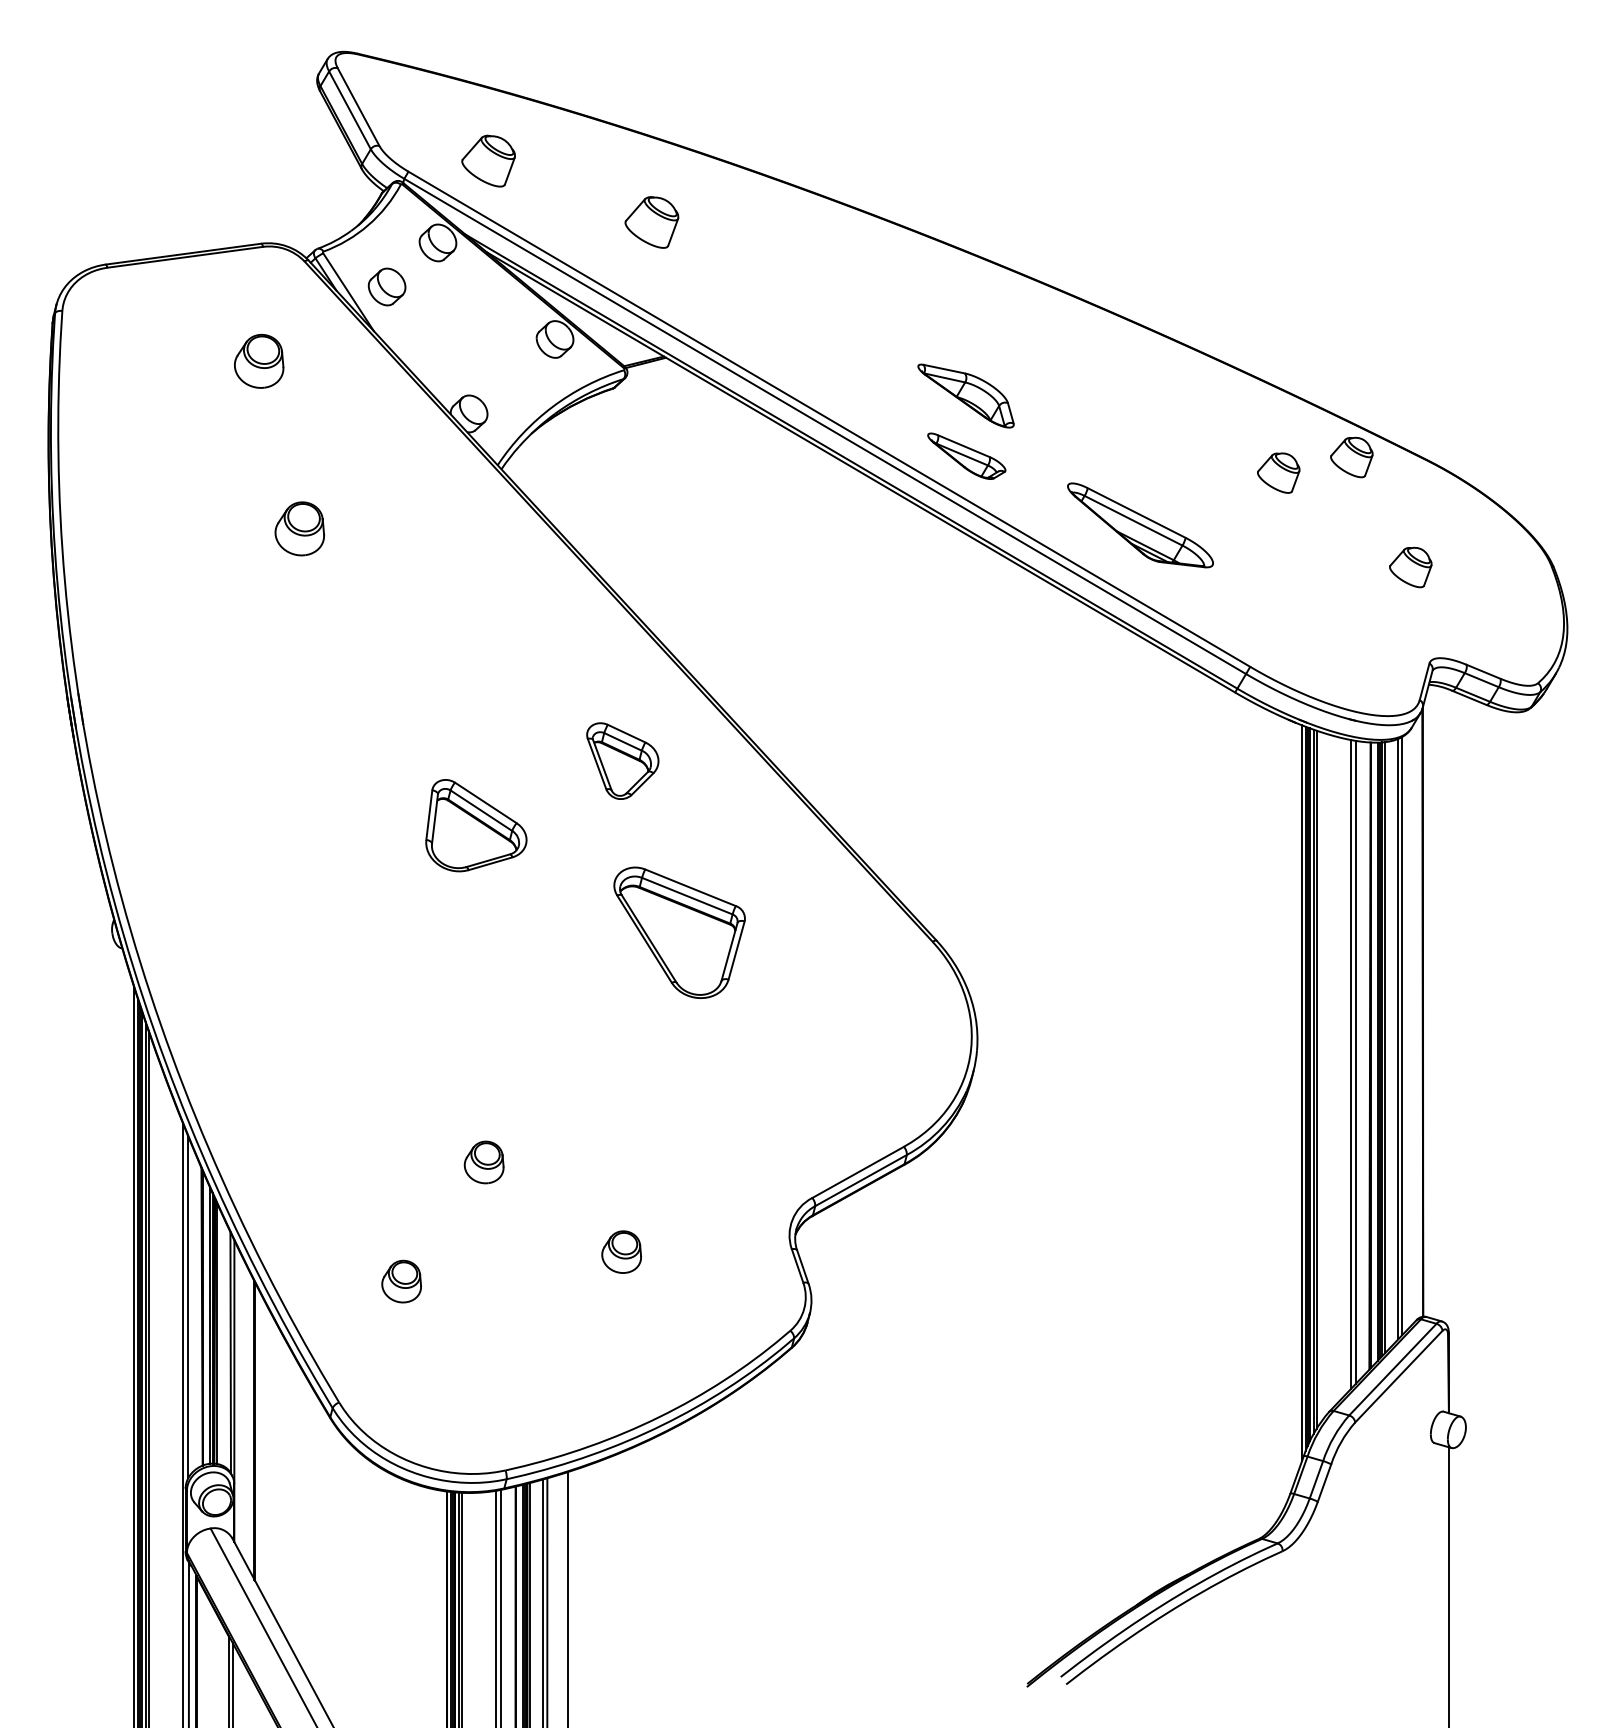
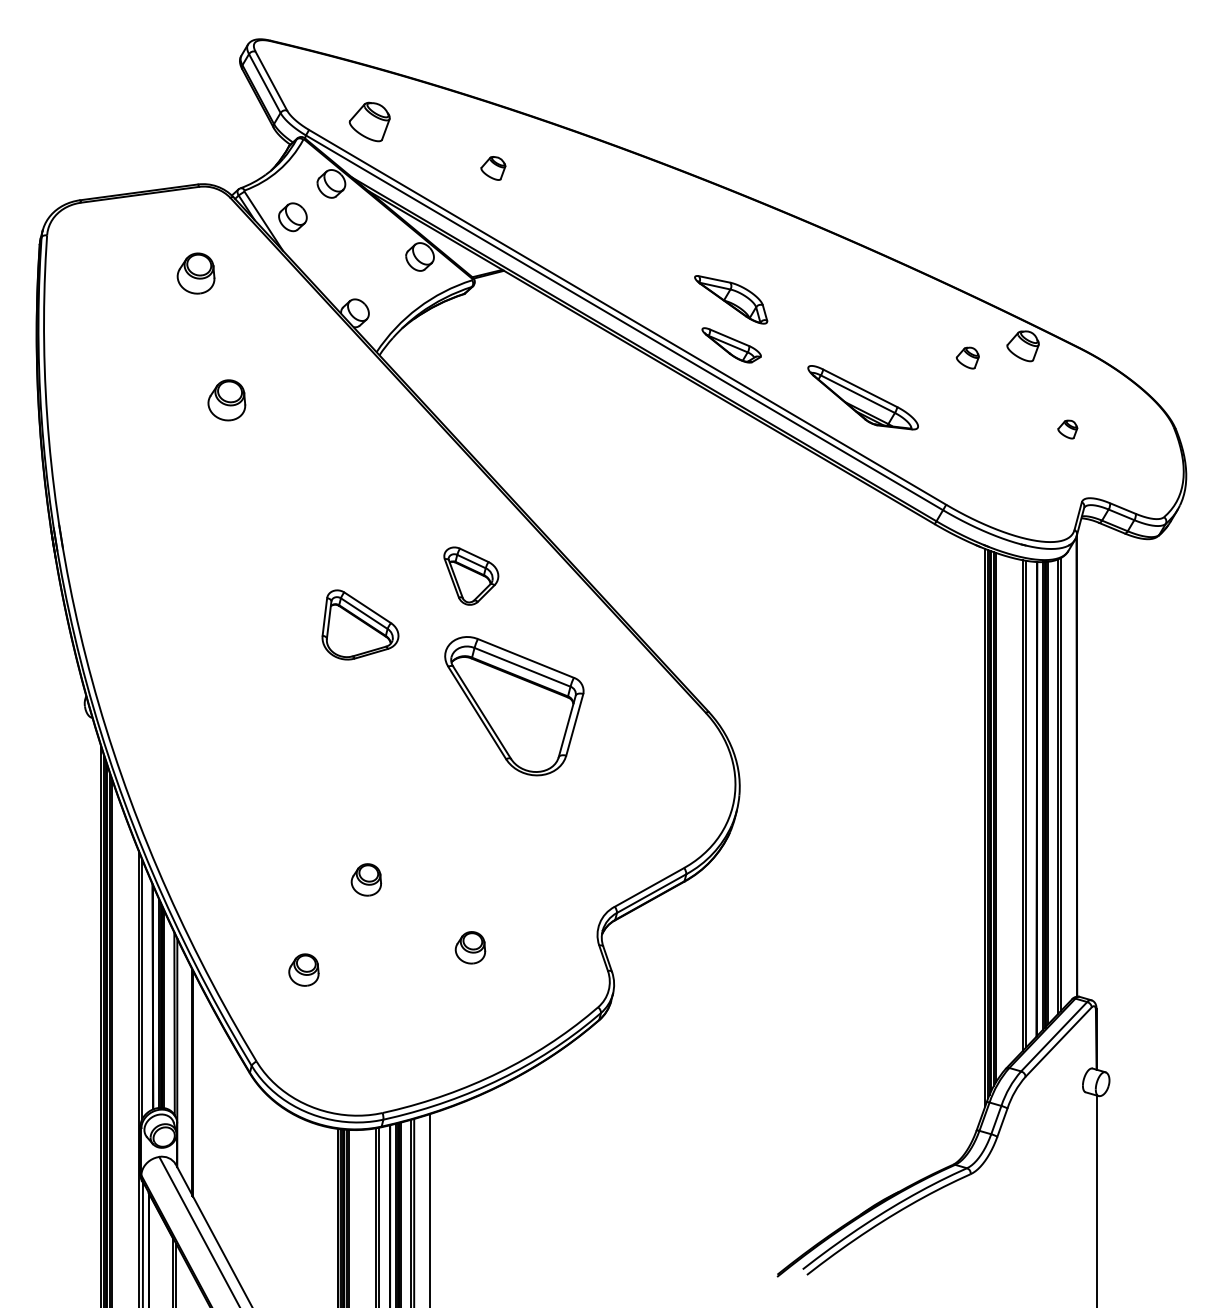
part: (651, 222) -> (493, 168), size x0.6
part: (1278, 472) -> (967, 357), size x0.7
part: (1410, 567) -> (1067, 429), size x0.6
part: (679, 932) -> (514, 705), size x1.4

